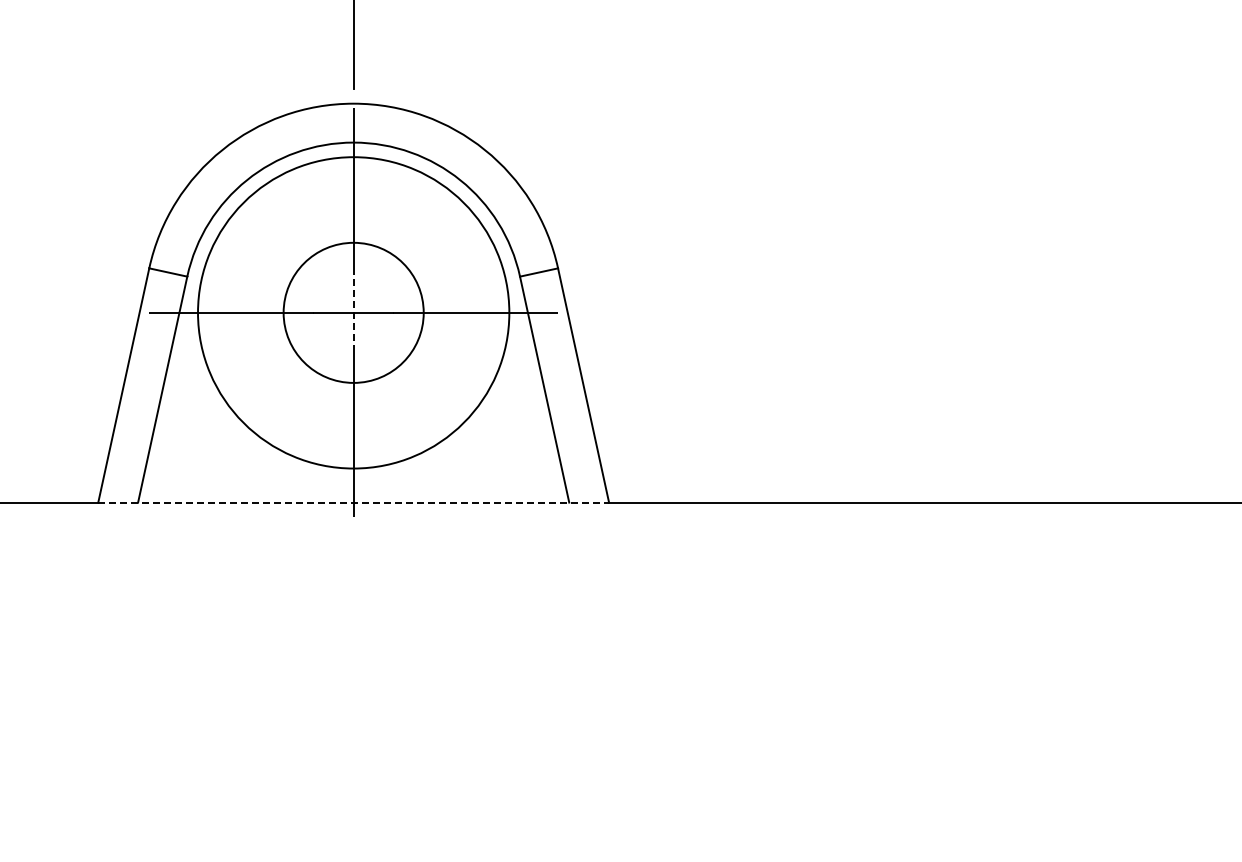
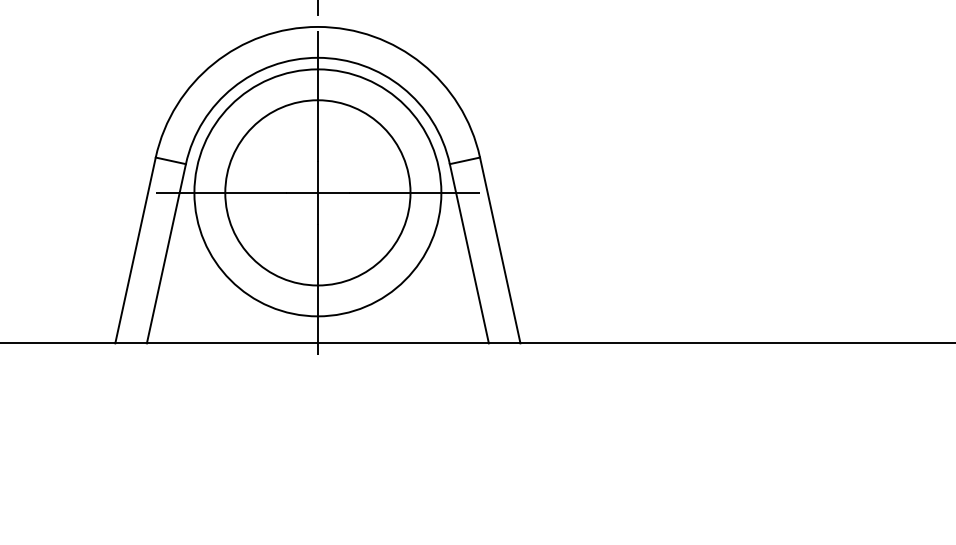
circle: (353, 312) -> (317, 192), size x1.67
line: (353, 312) -> (317, 192), dashed -> solid
line: (354, 502) -> (318, 343), dashed -> solid

